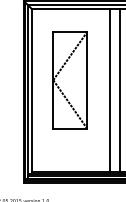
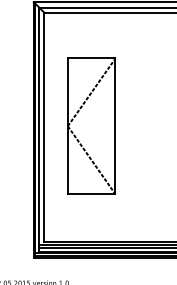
part: (70, 79) -> (91, 125), moved
line: (109, 90) -> (154, 127), removed
line: (120, 90) -> (169, 127), removed

